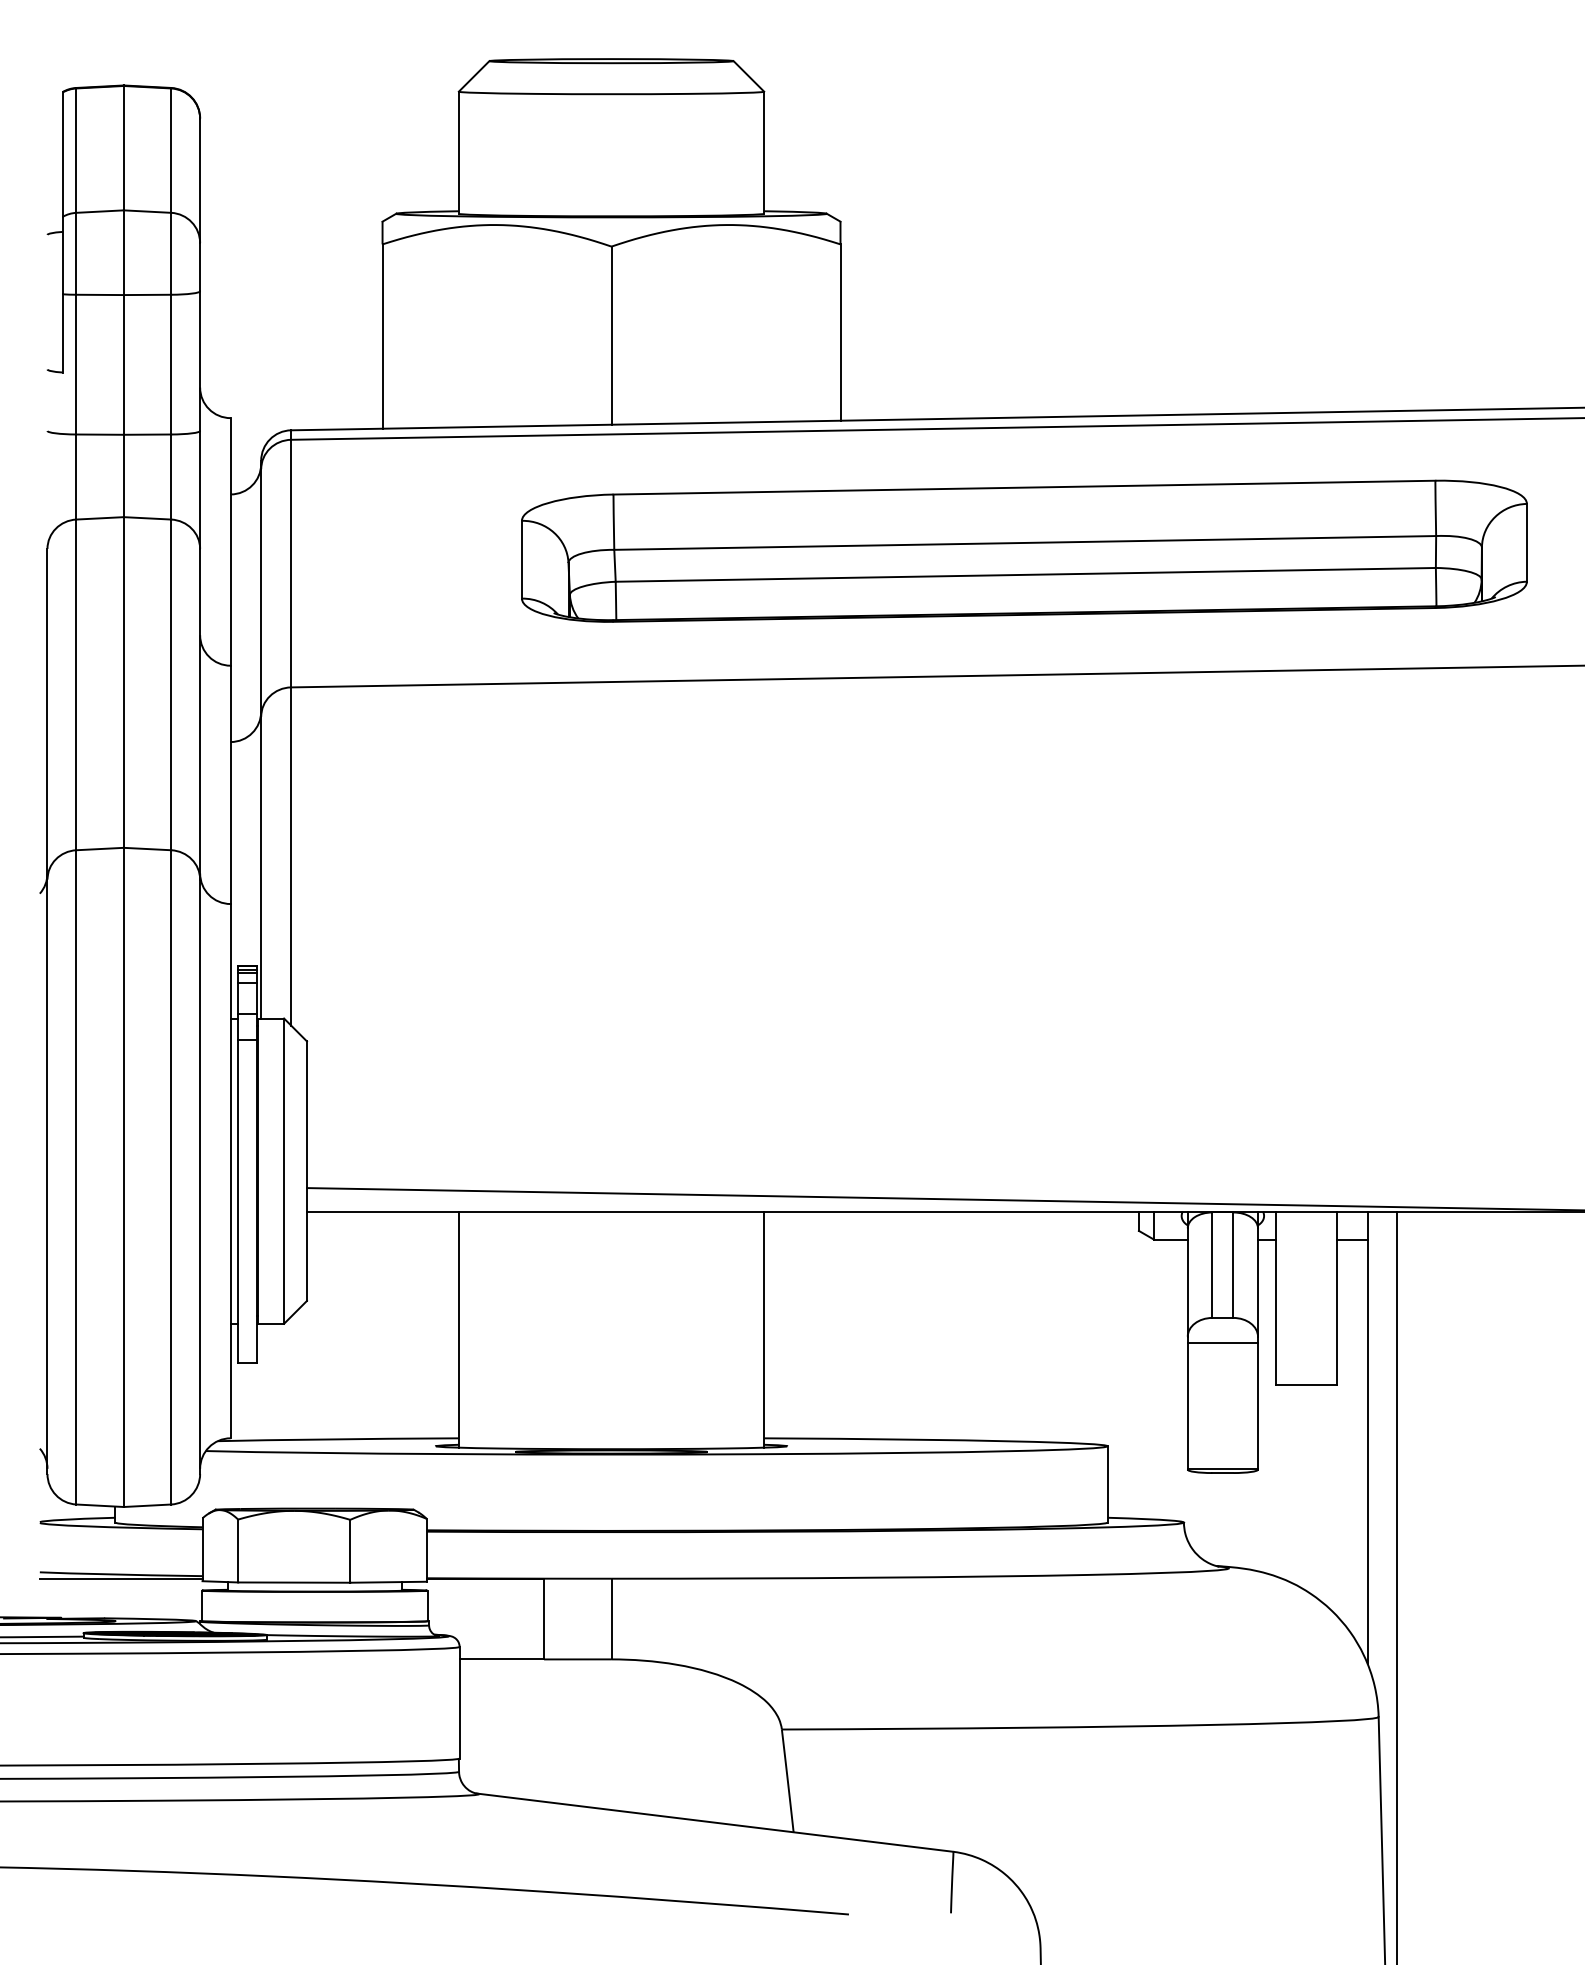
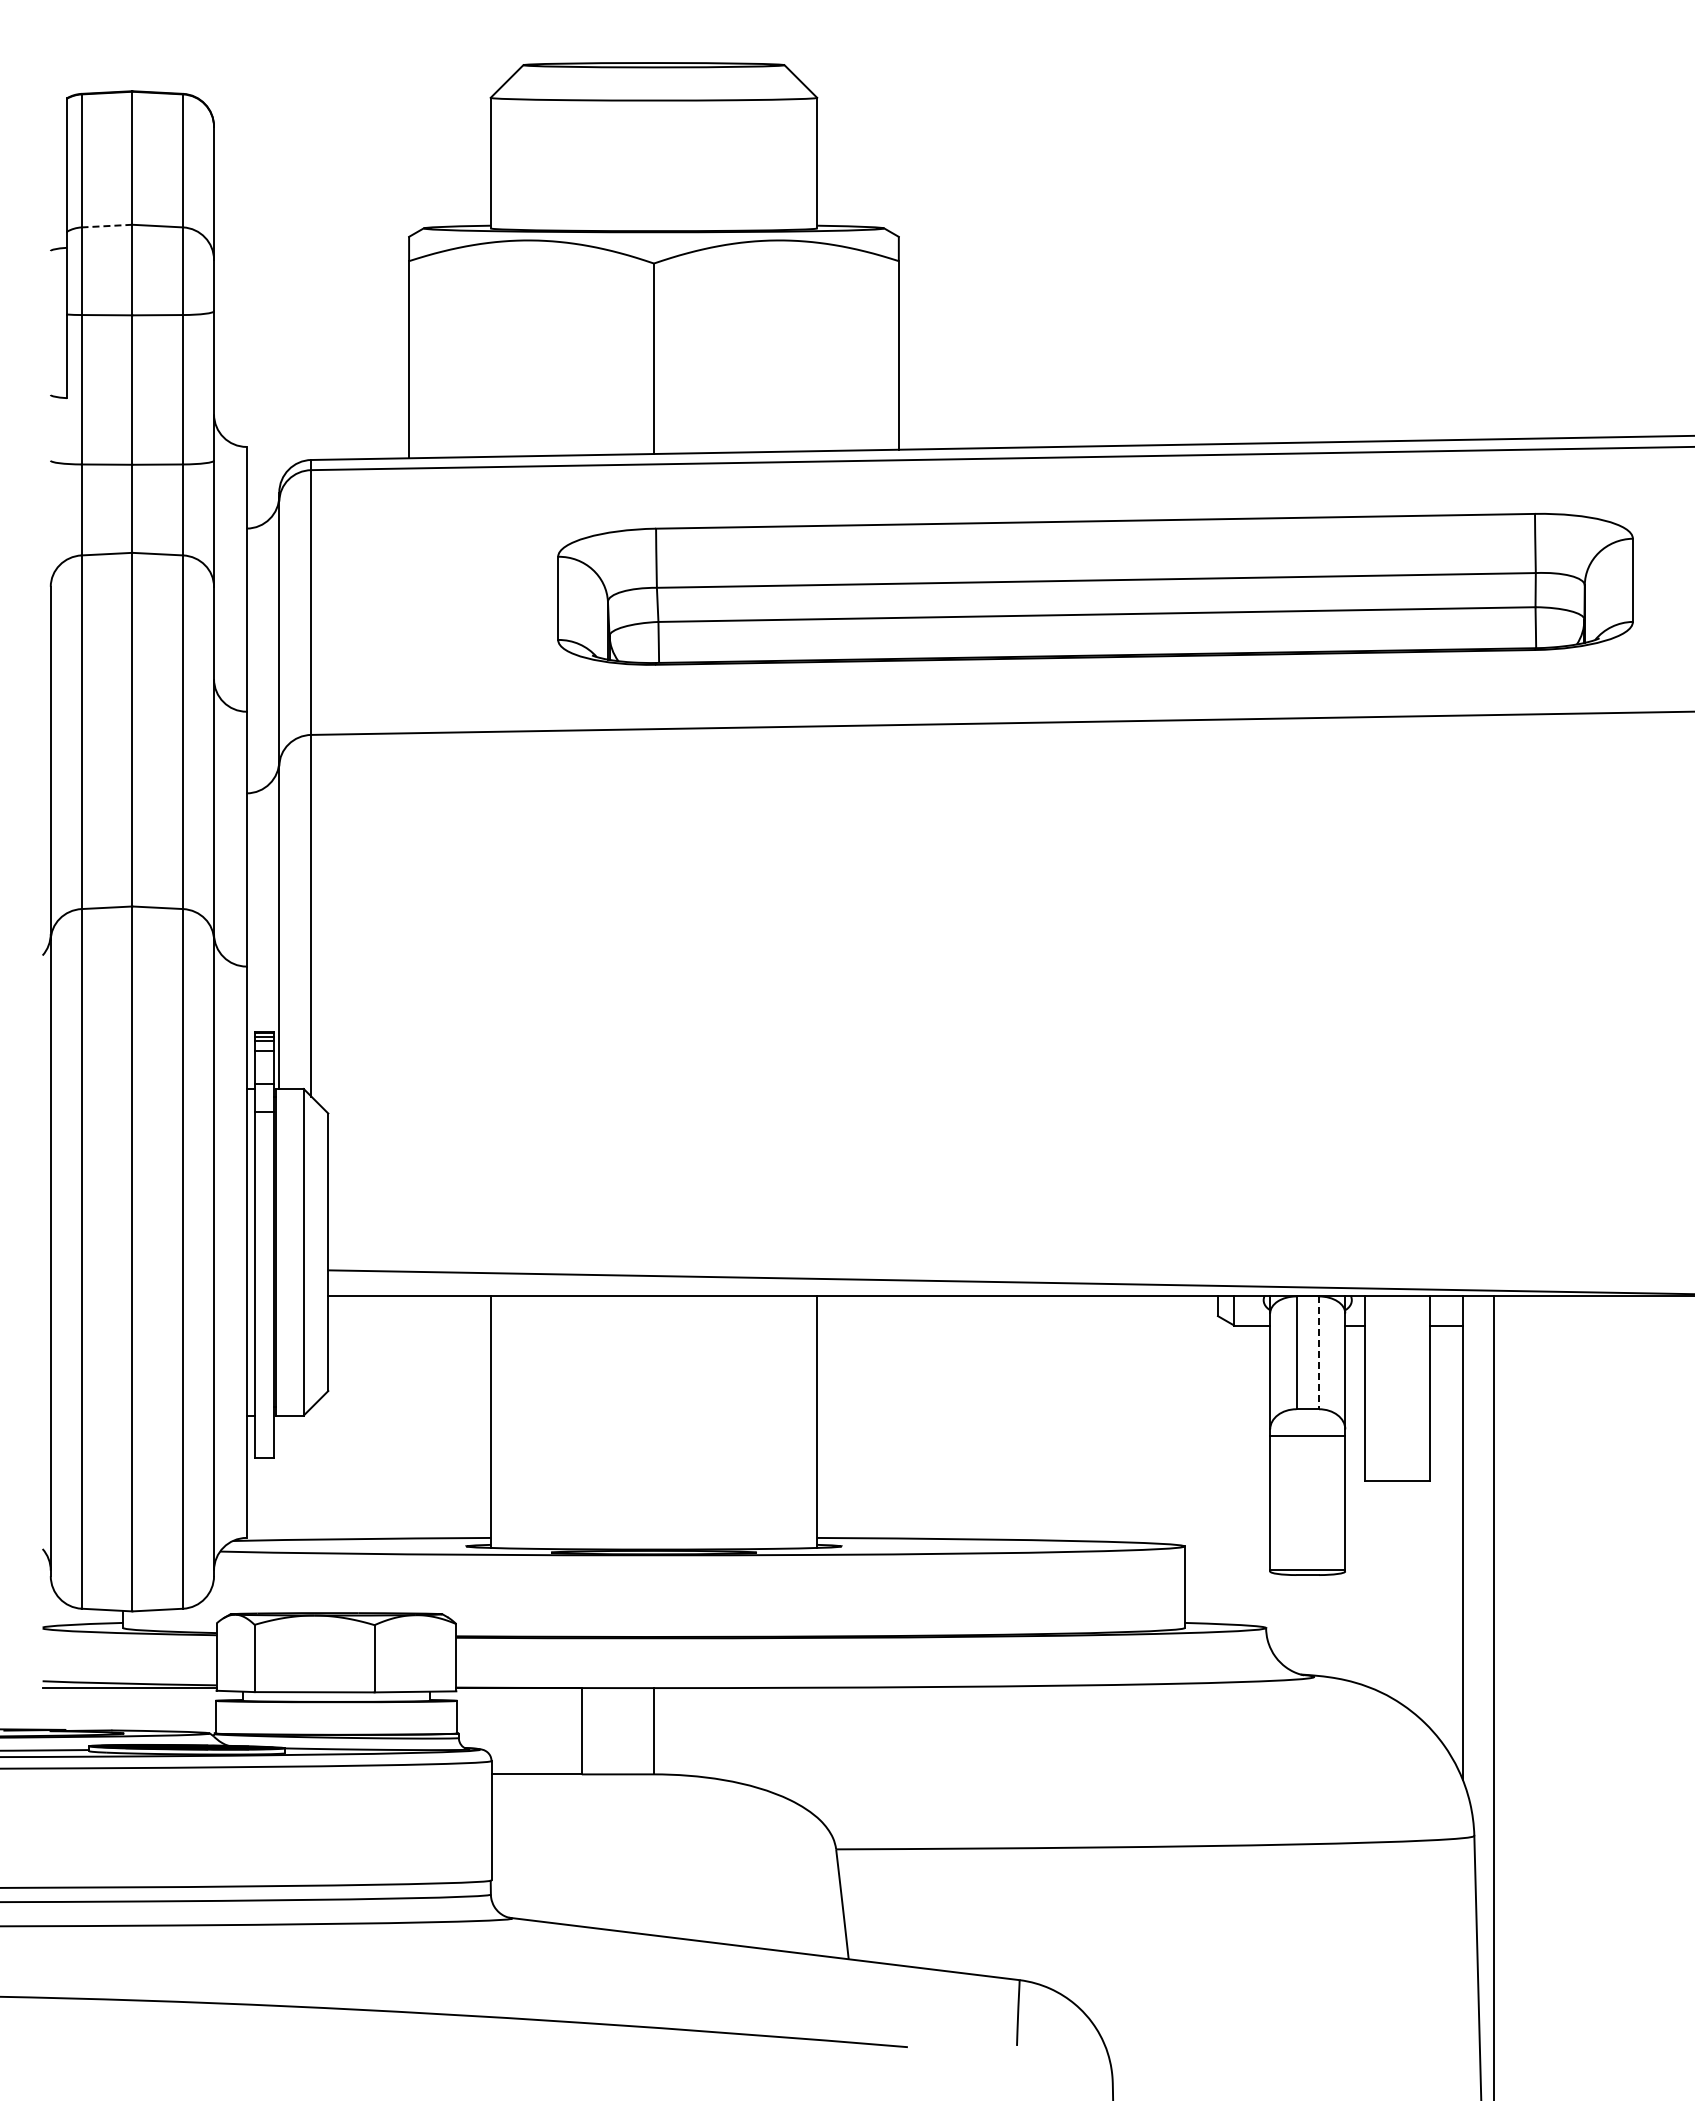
line: (99, 211) -> (106, 226), solid -> dashed
line: (1233, 1265) -> (1319, 1353), solid -> dashed

